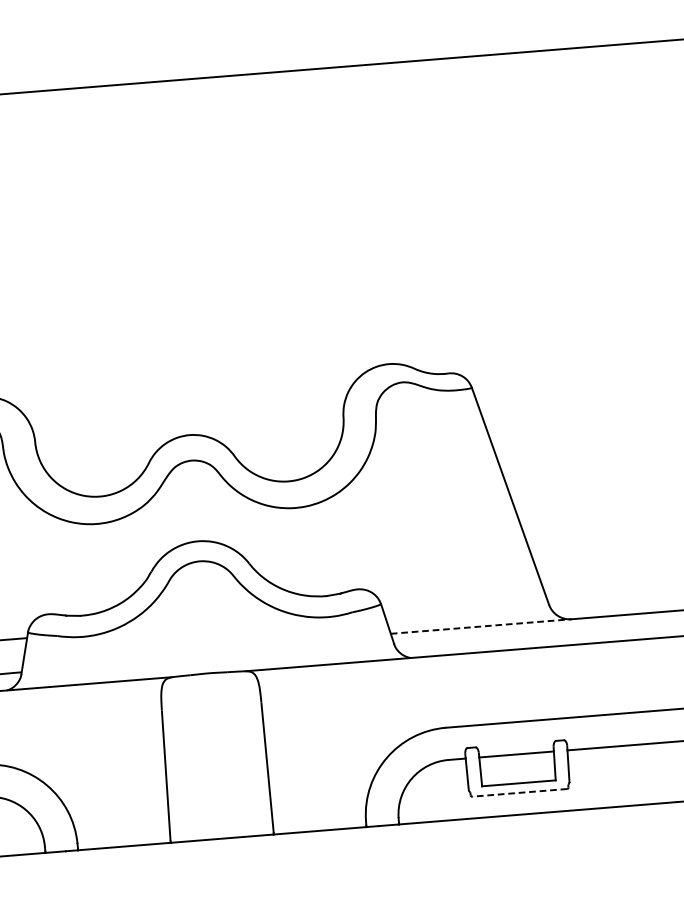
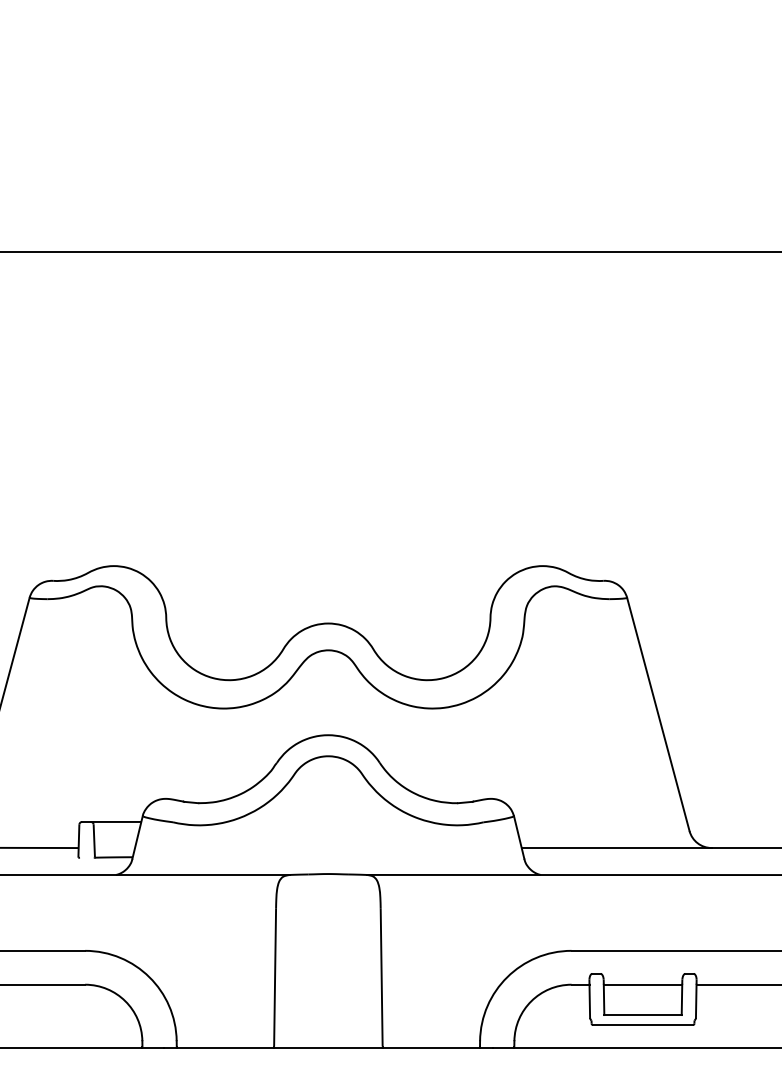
line: (480, 626) -> (616, 848), dashed -> solid
line: (520, 793) -> (643, 1025), dashed -> solid

